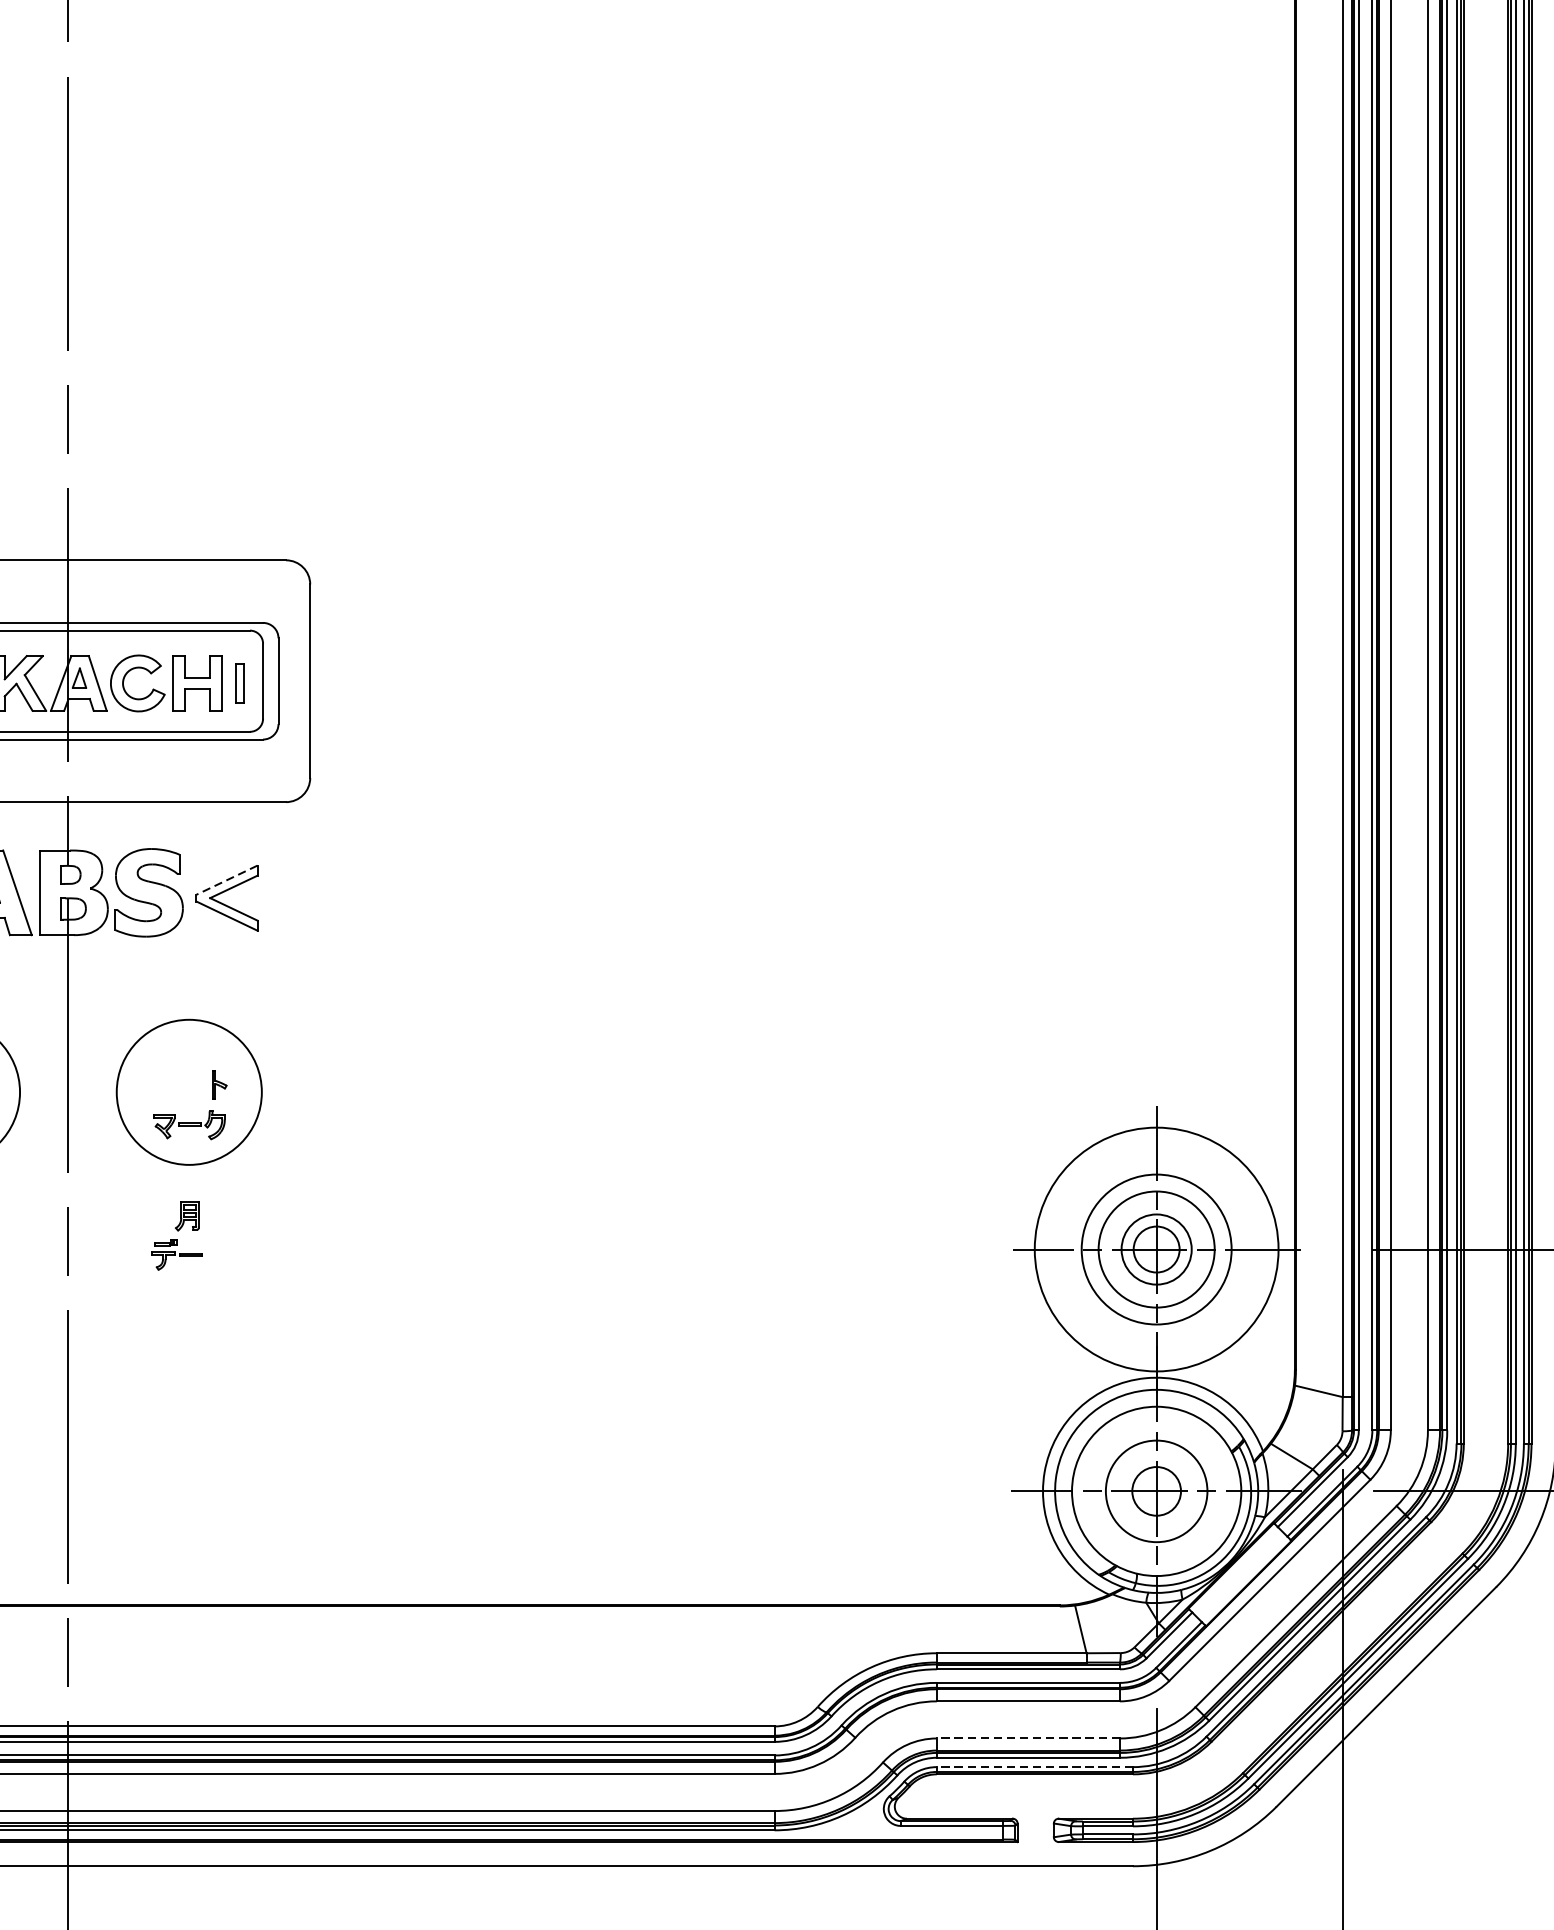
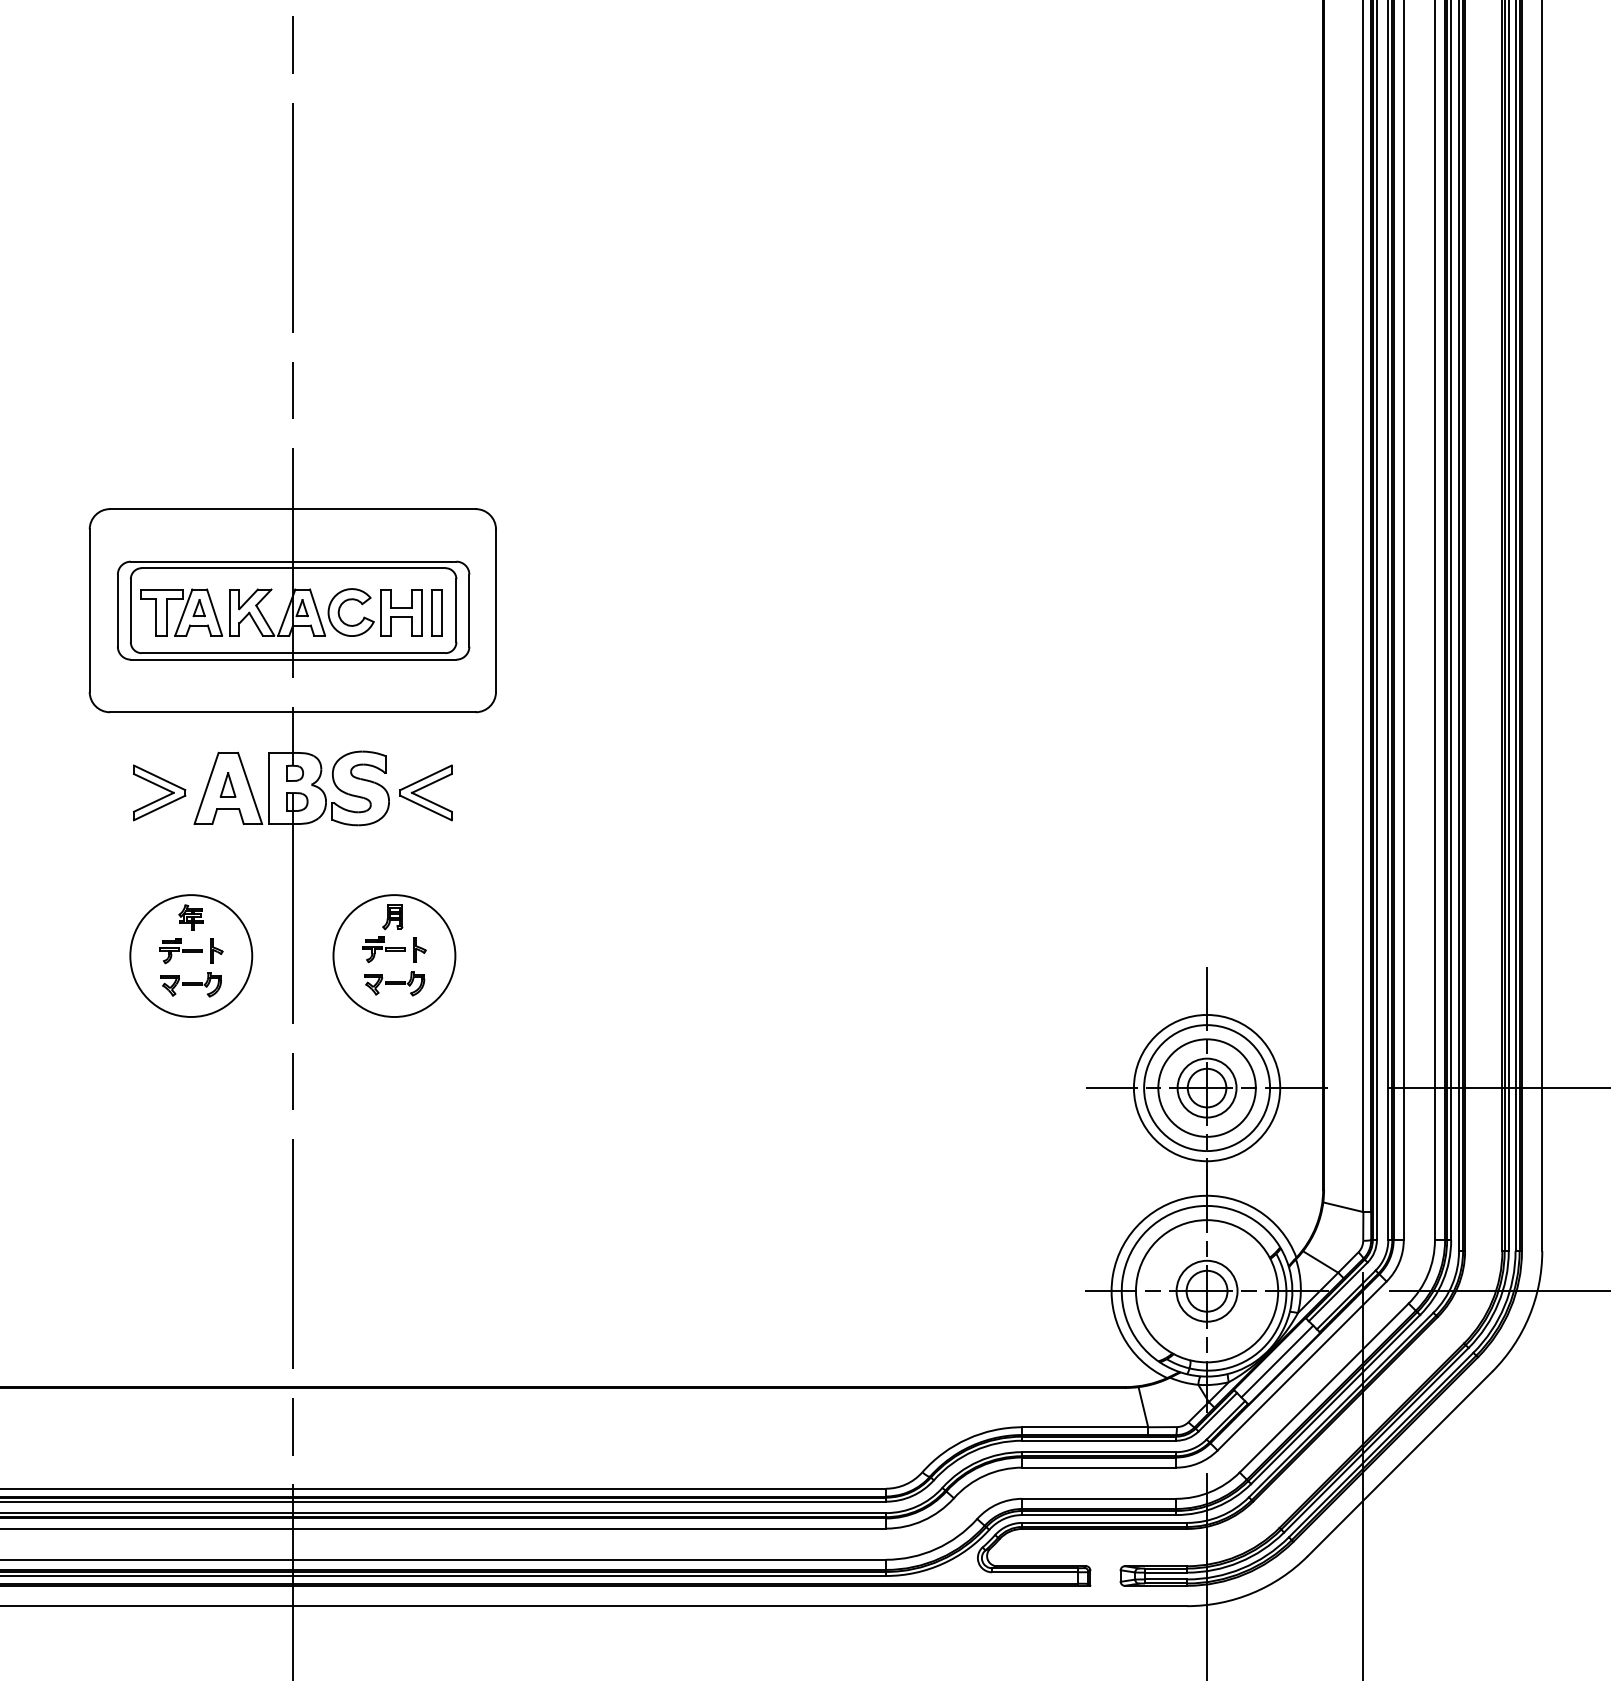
part: (239, 683) -> (436, 612), size x1.43
line: (226, 880) -> (425, 778), dashed -> solid
part: (176, 1235) -> (383, 933), moved
circle: (1155, 1248) -> (1206, 1087), size x0.71
circle: (1155, 1490) -> (1206, 1290), size x0.71
line: (1240, 1574) -> (1277, 1361), added
line: (1028, 1738) -> (1099, 1498), dashed -> solid
line: (1034, 1766) -> (1104, 1522), dashed -> solid

